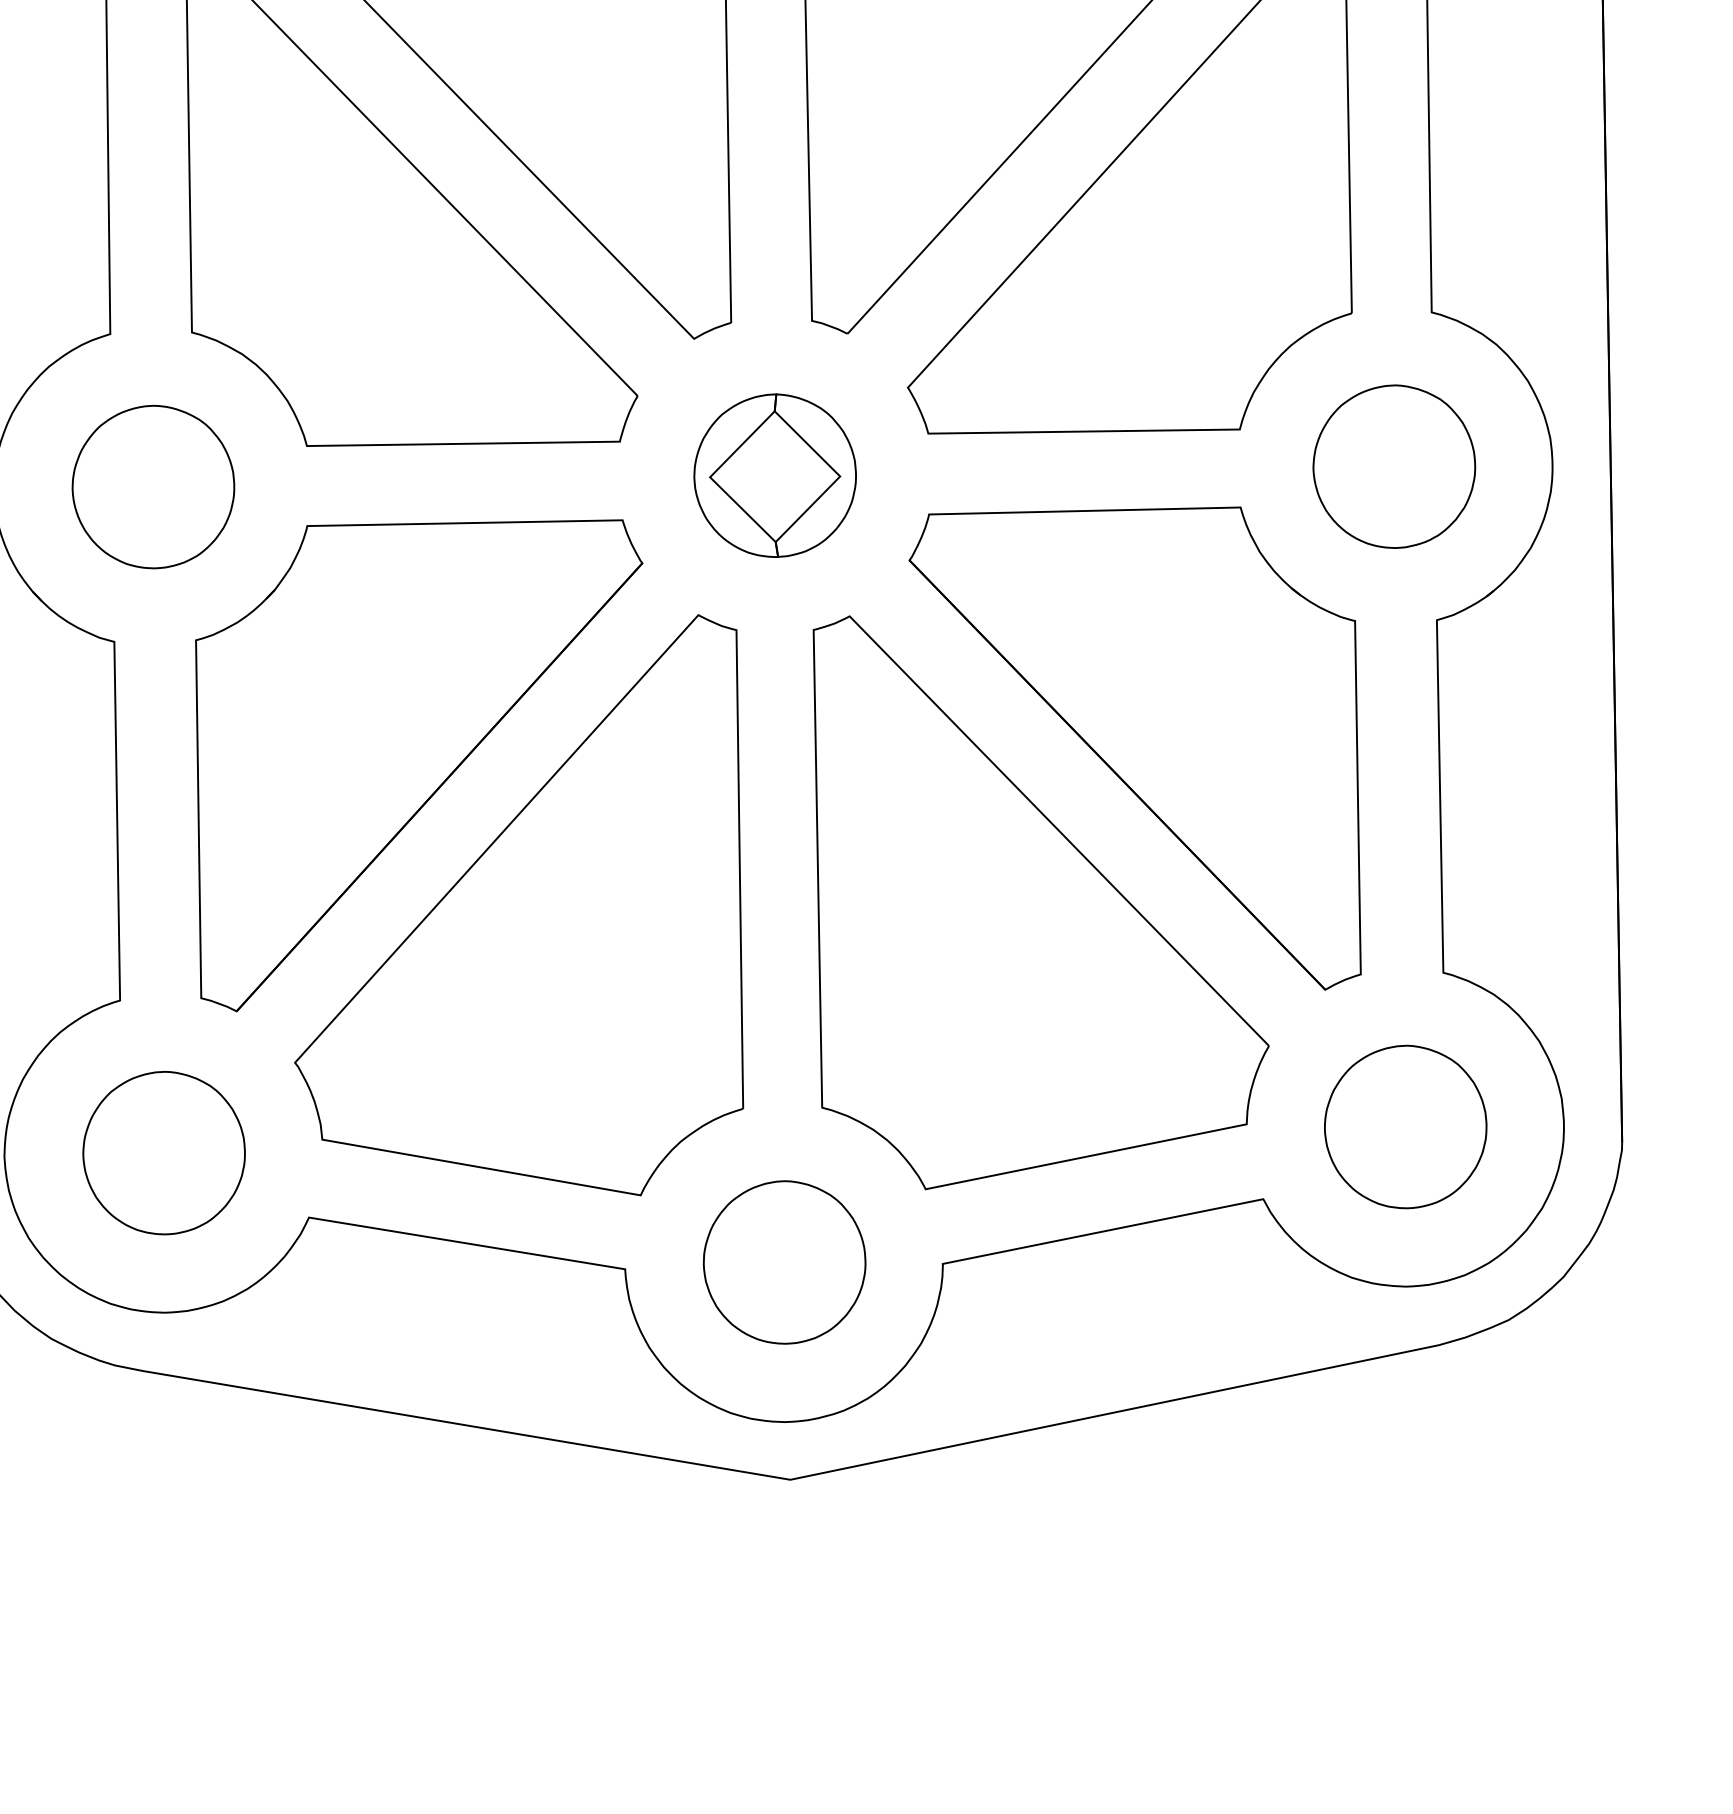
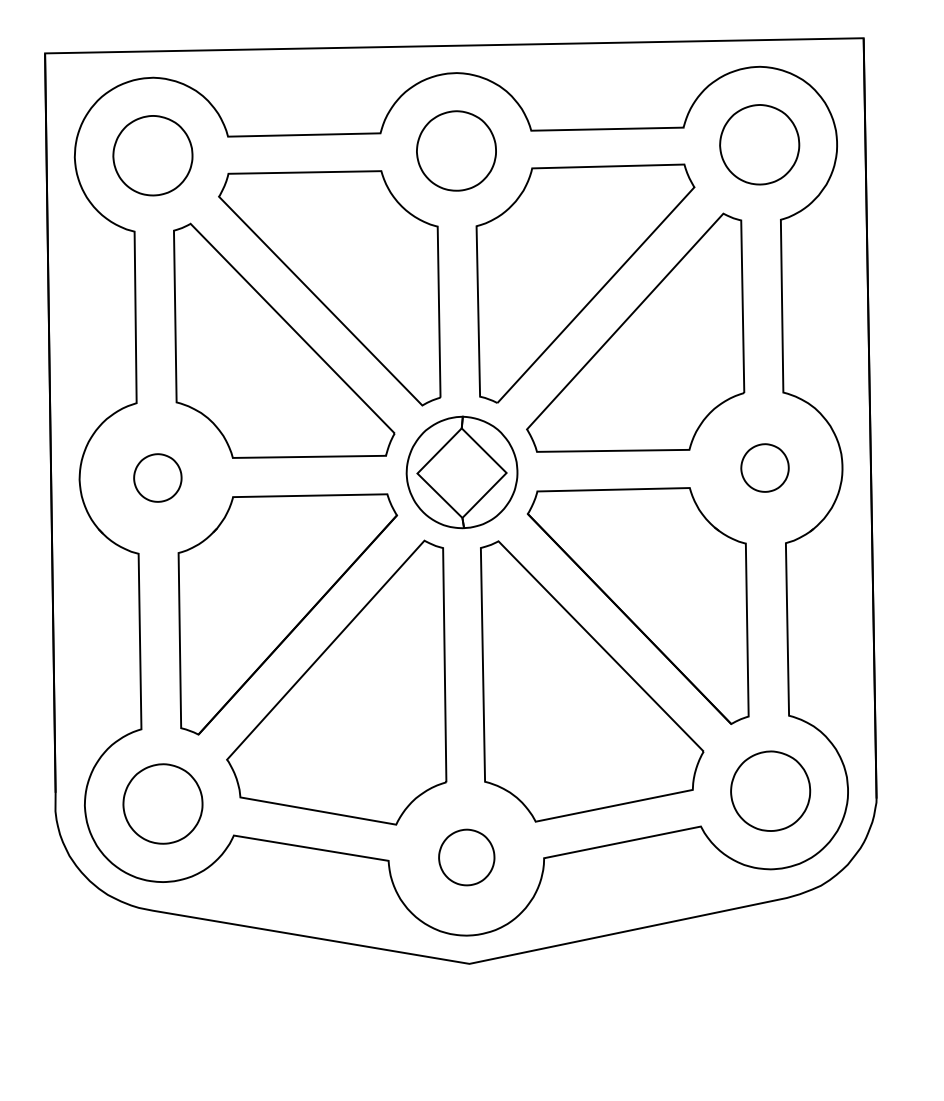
part: (1393, 465) -> (764, 467), size x0.6
part: (774, 475) -> (461, 472), size x1.4
part: (152, 485) -> (157, 477), size x0.6
part: (784, 1262) -> (466, 857), size x0.7

